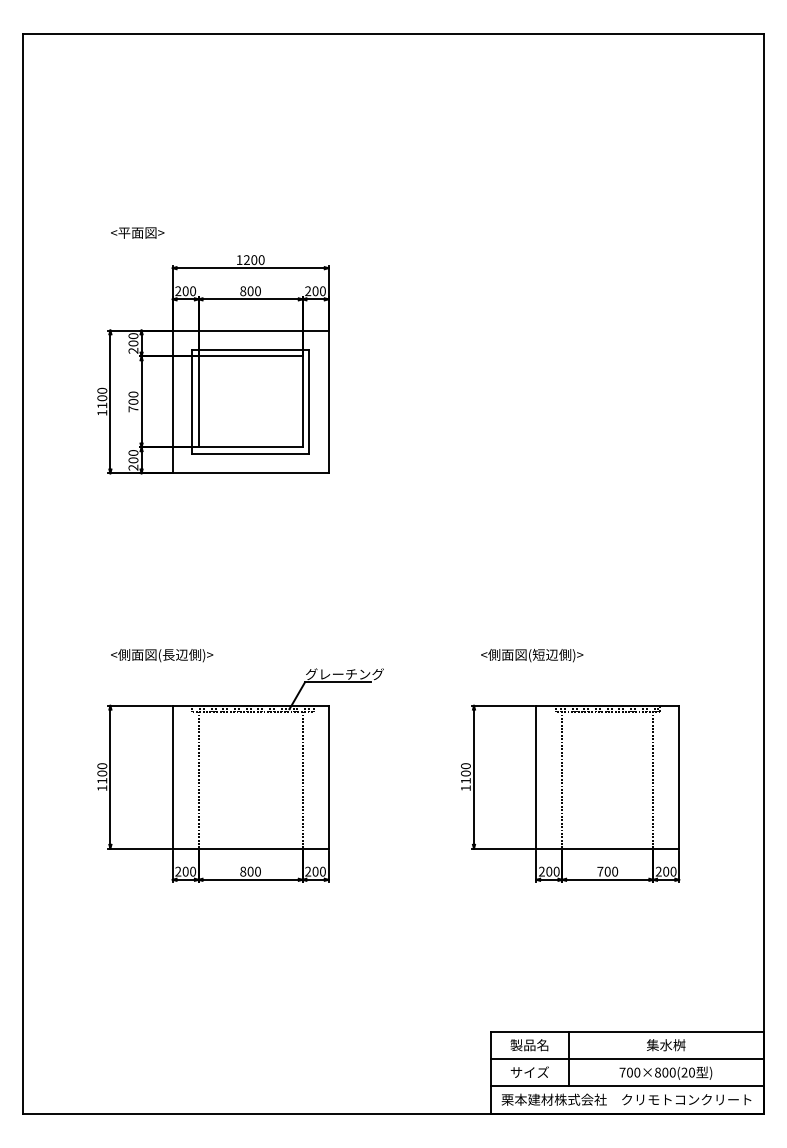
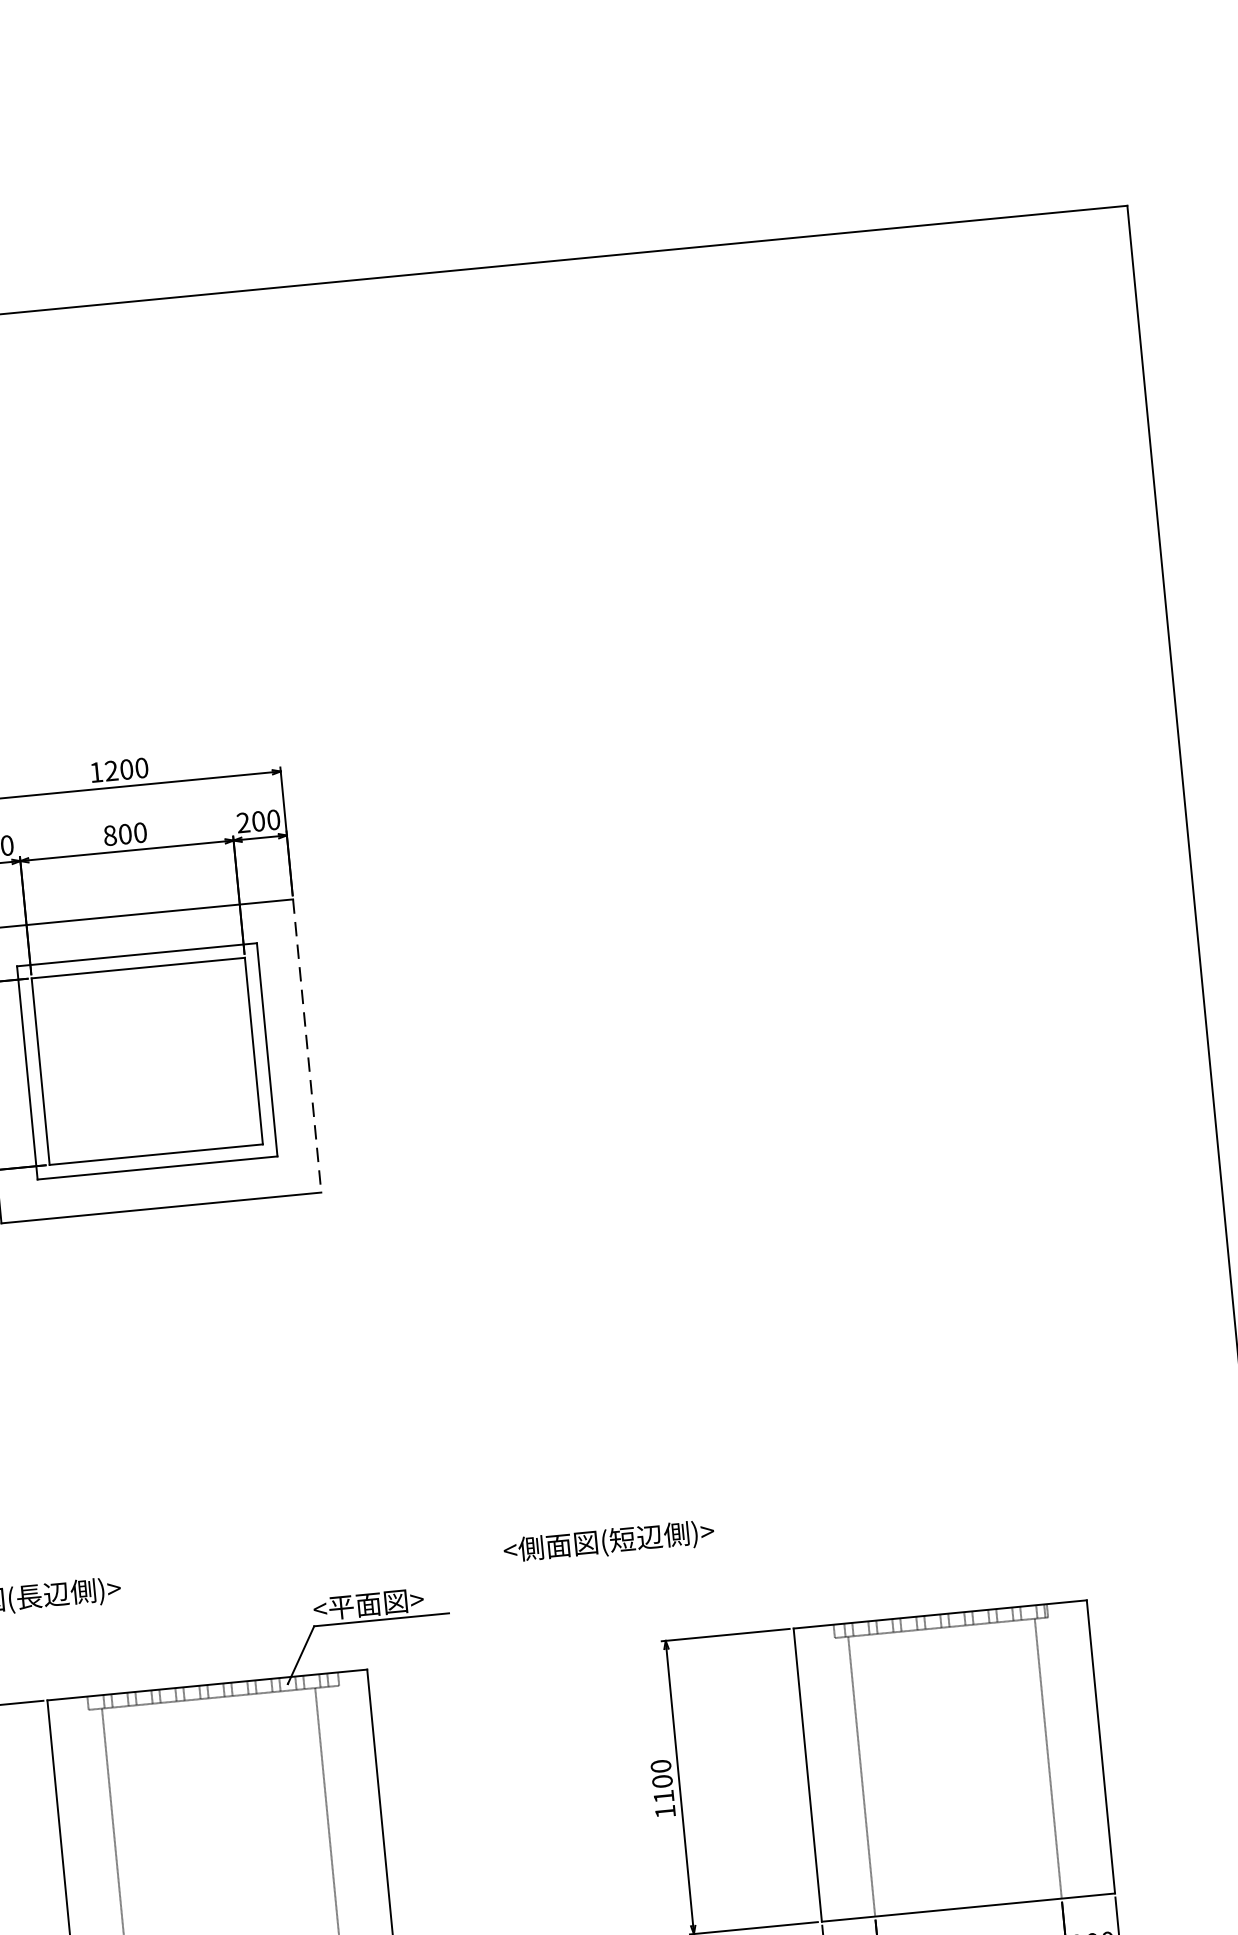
line: (328, 402) -> (307, 1047), solid -> dashed
text: (532, 655) -> (609, 1542), moved
text: (344, 674) -> (393, 1602), グレーチング -> <平面図>

